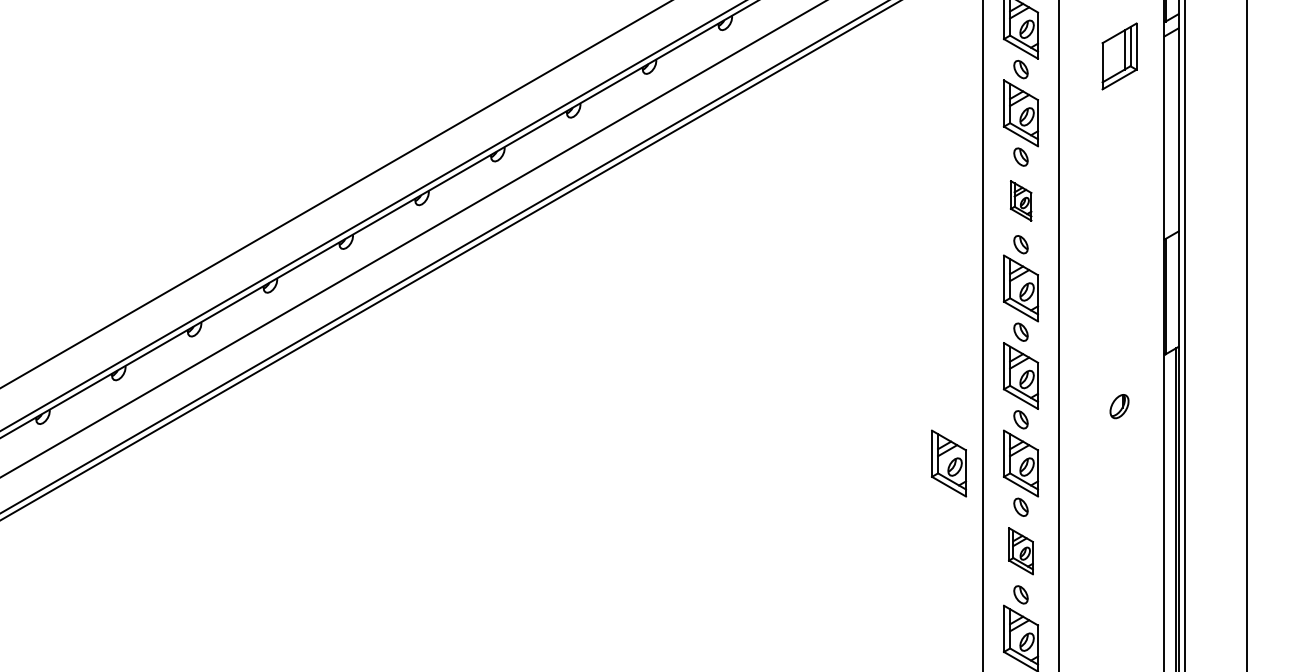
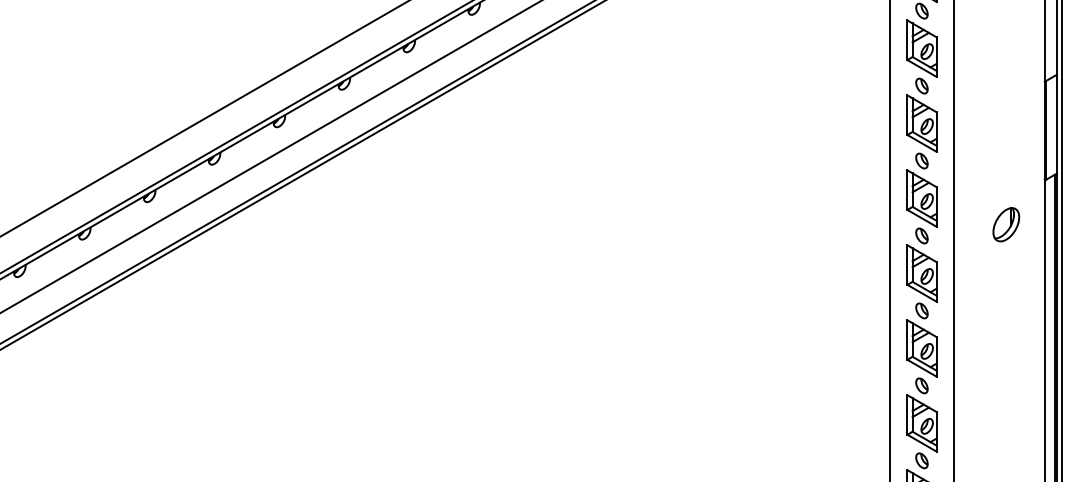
part: (1021, 200) -> (922, 48), size x1.67
part: (1119, 406) -> (1006, 224), size x1.67
part: (949, 463) -> (860, 273), removed
part: (1020, 551) -> (921, 348), size x1.43

